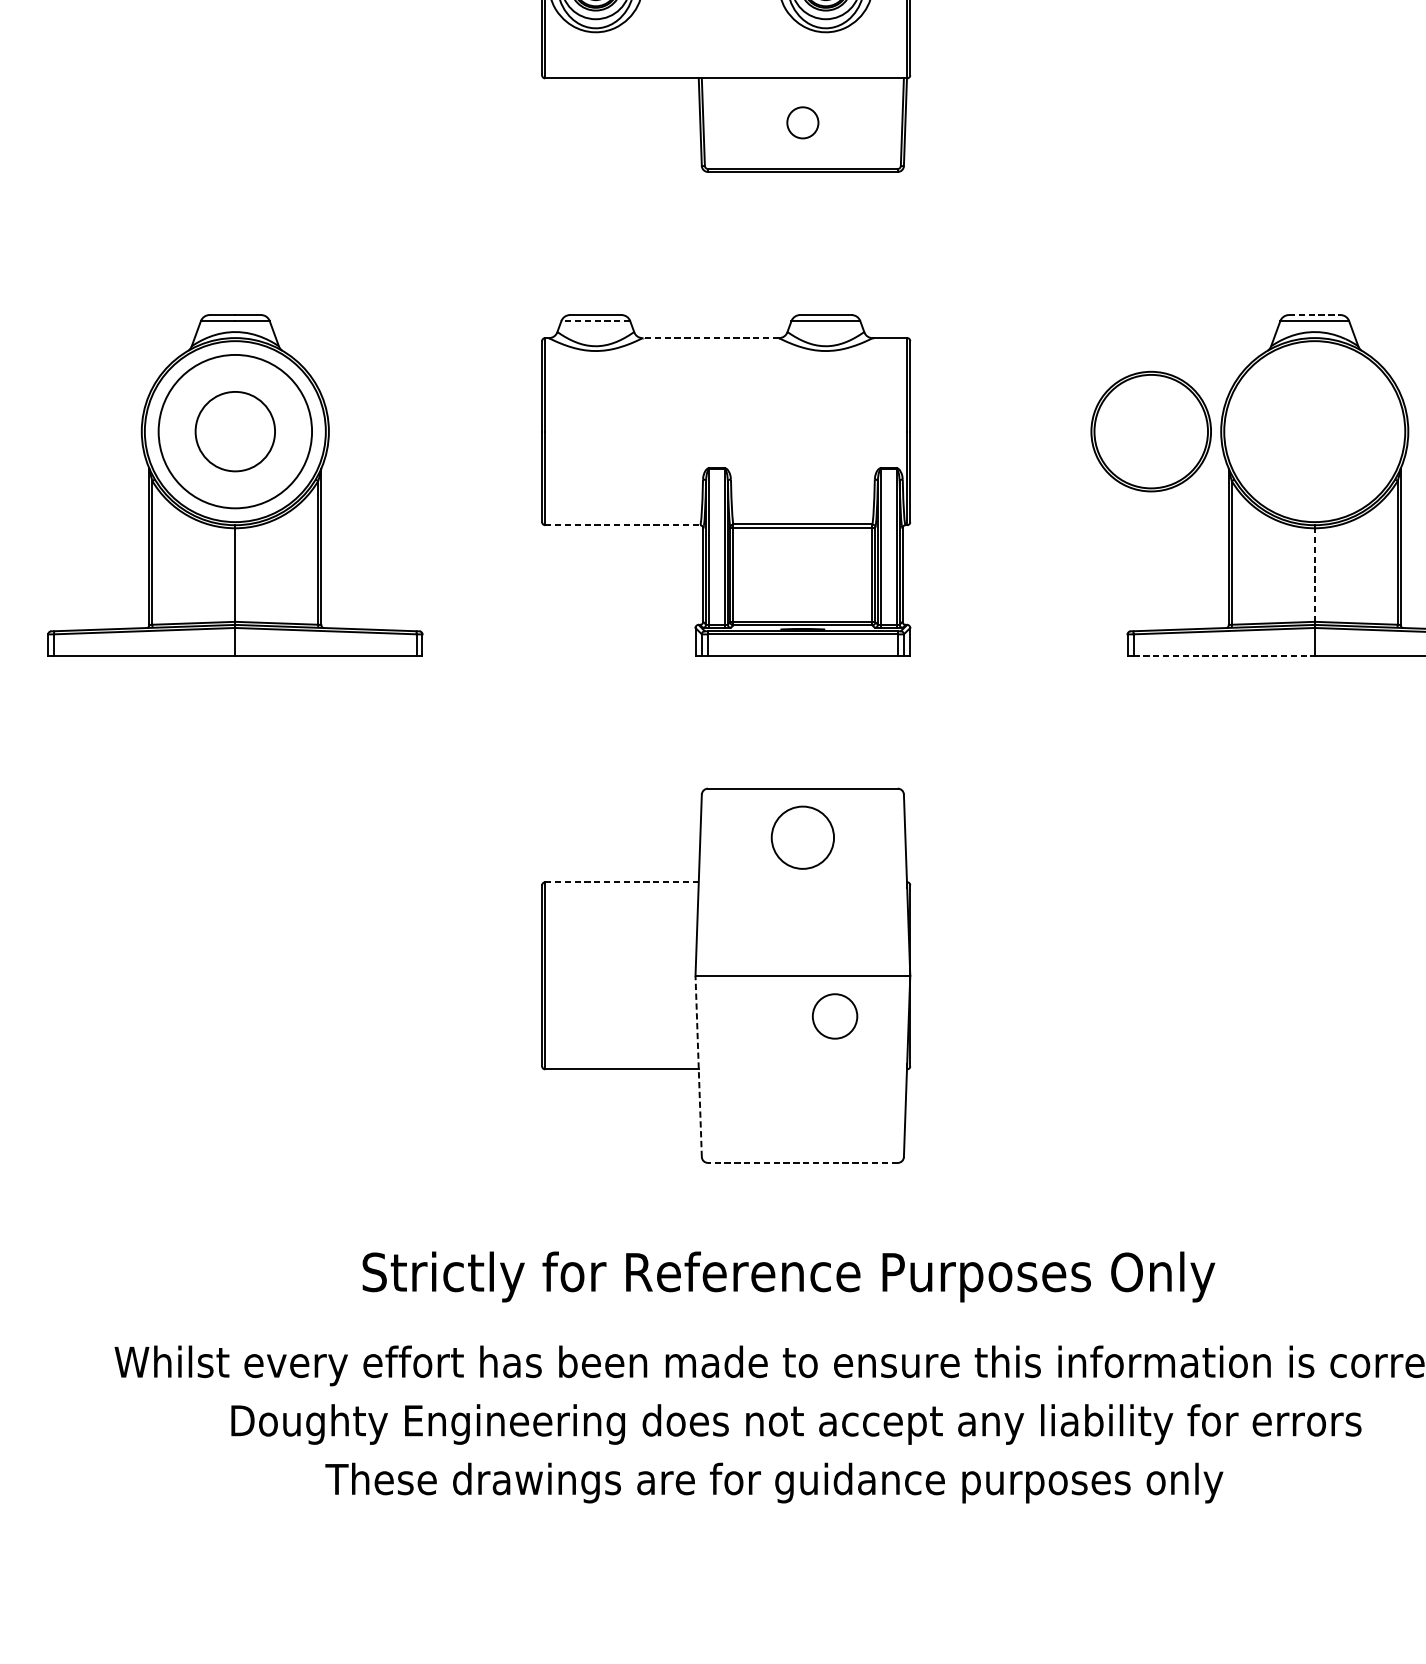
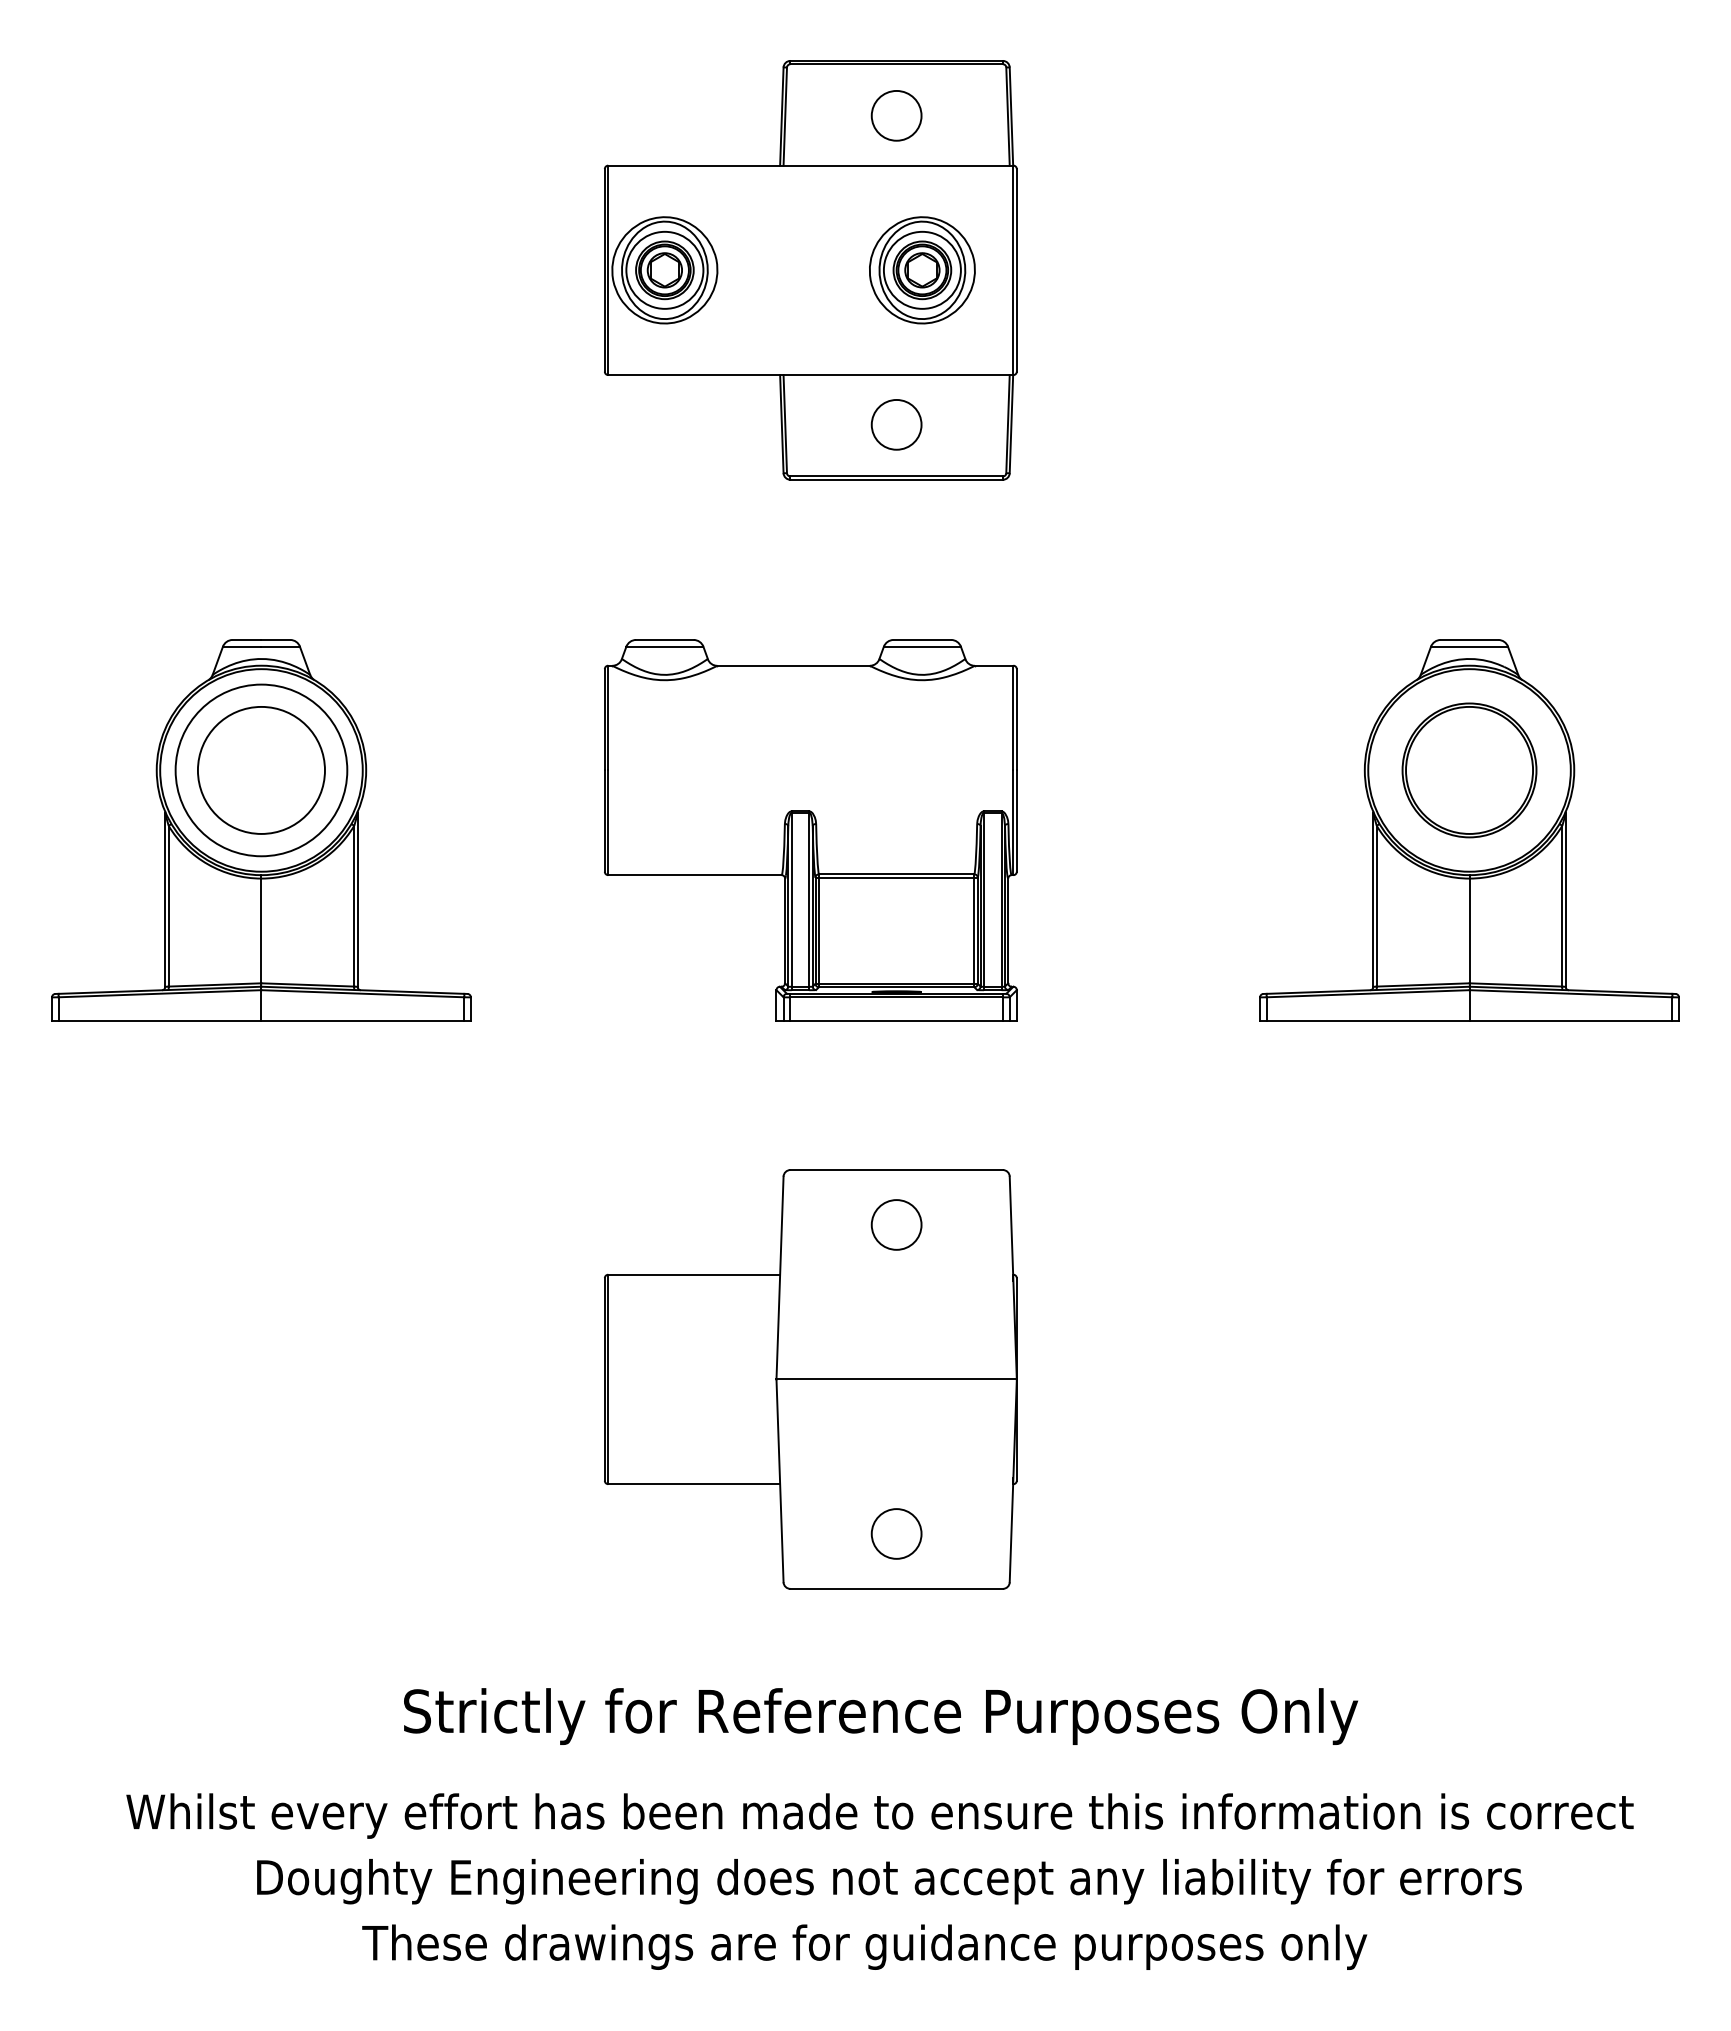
circle: (802, 122) -> (896, 424), size x1.43
line: (1314, 314) -> (1469, 639), dashed -> solid
line: (595, 320) -> (664, 646), dashed -> solid
line: (710, 337) -> (793, 665), dashed -> solid
circle: (234, 430) -> (260, 769), size x1.43
part: (1151, 431) -> (1469, 770), moved
line: (622, 525) -> (694, 875), dashed -> solid
line: (1314, 574) -> (1469, 930), dashed -> solid
line: (1224, 655) -> (1368, 1021), dashed -> solid
circle: (802, 837) -> (896, 1224), size x0.71
line: (622, 882) -> (694, 1274), dashed -> solid
circle: (834, 1016) -> (896, 1533), moved
line: (699, 1066) -> (780, 1480), dashed -> solid
line: (802, 1162) -> (896, 1588), dashed -> solid

